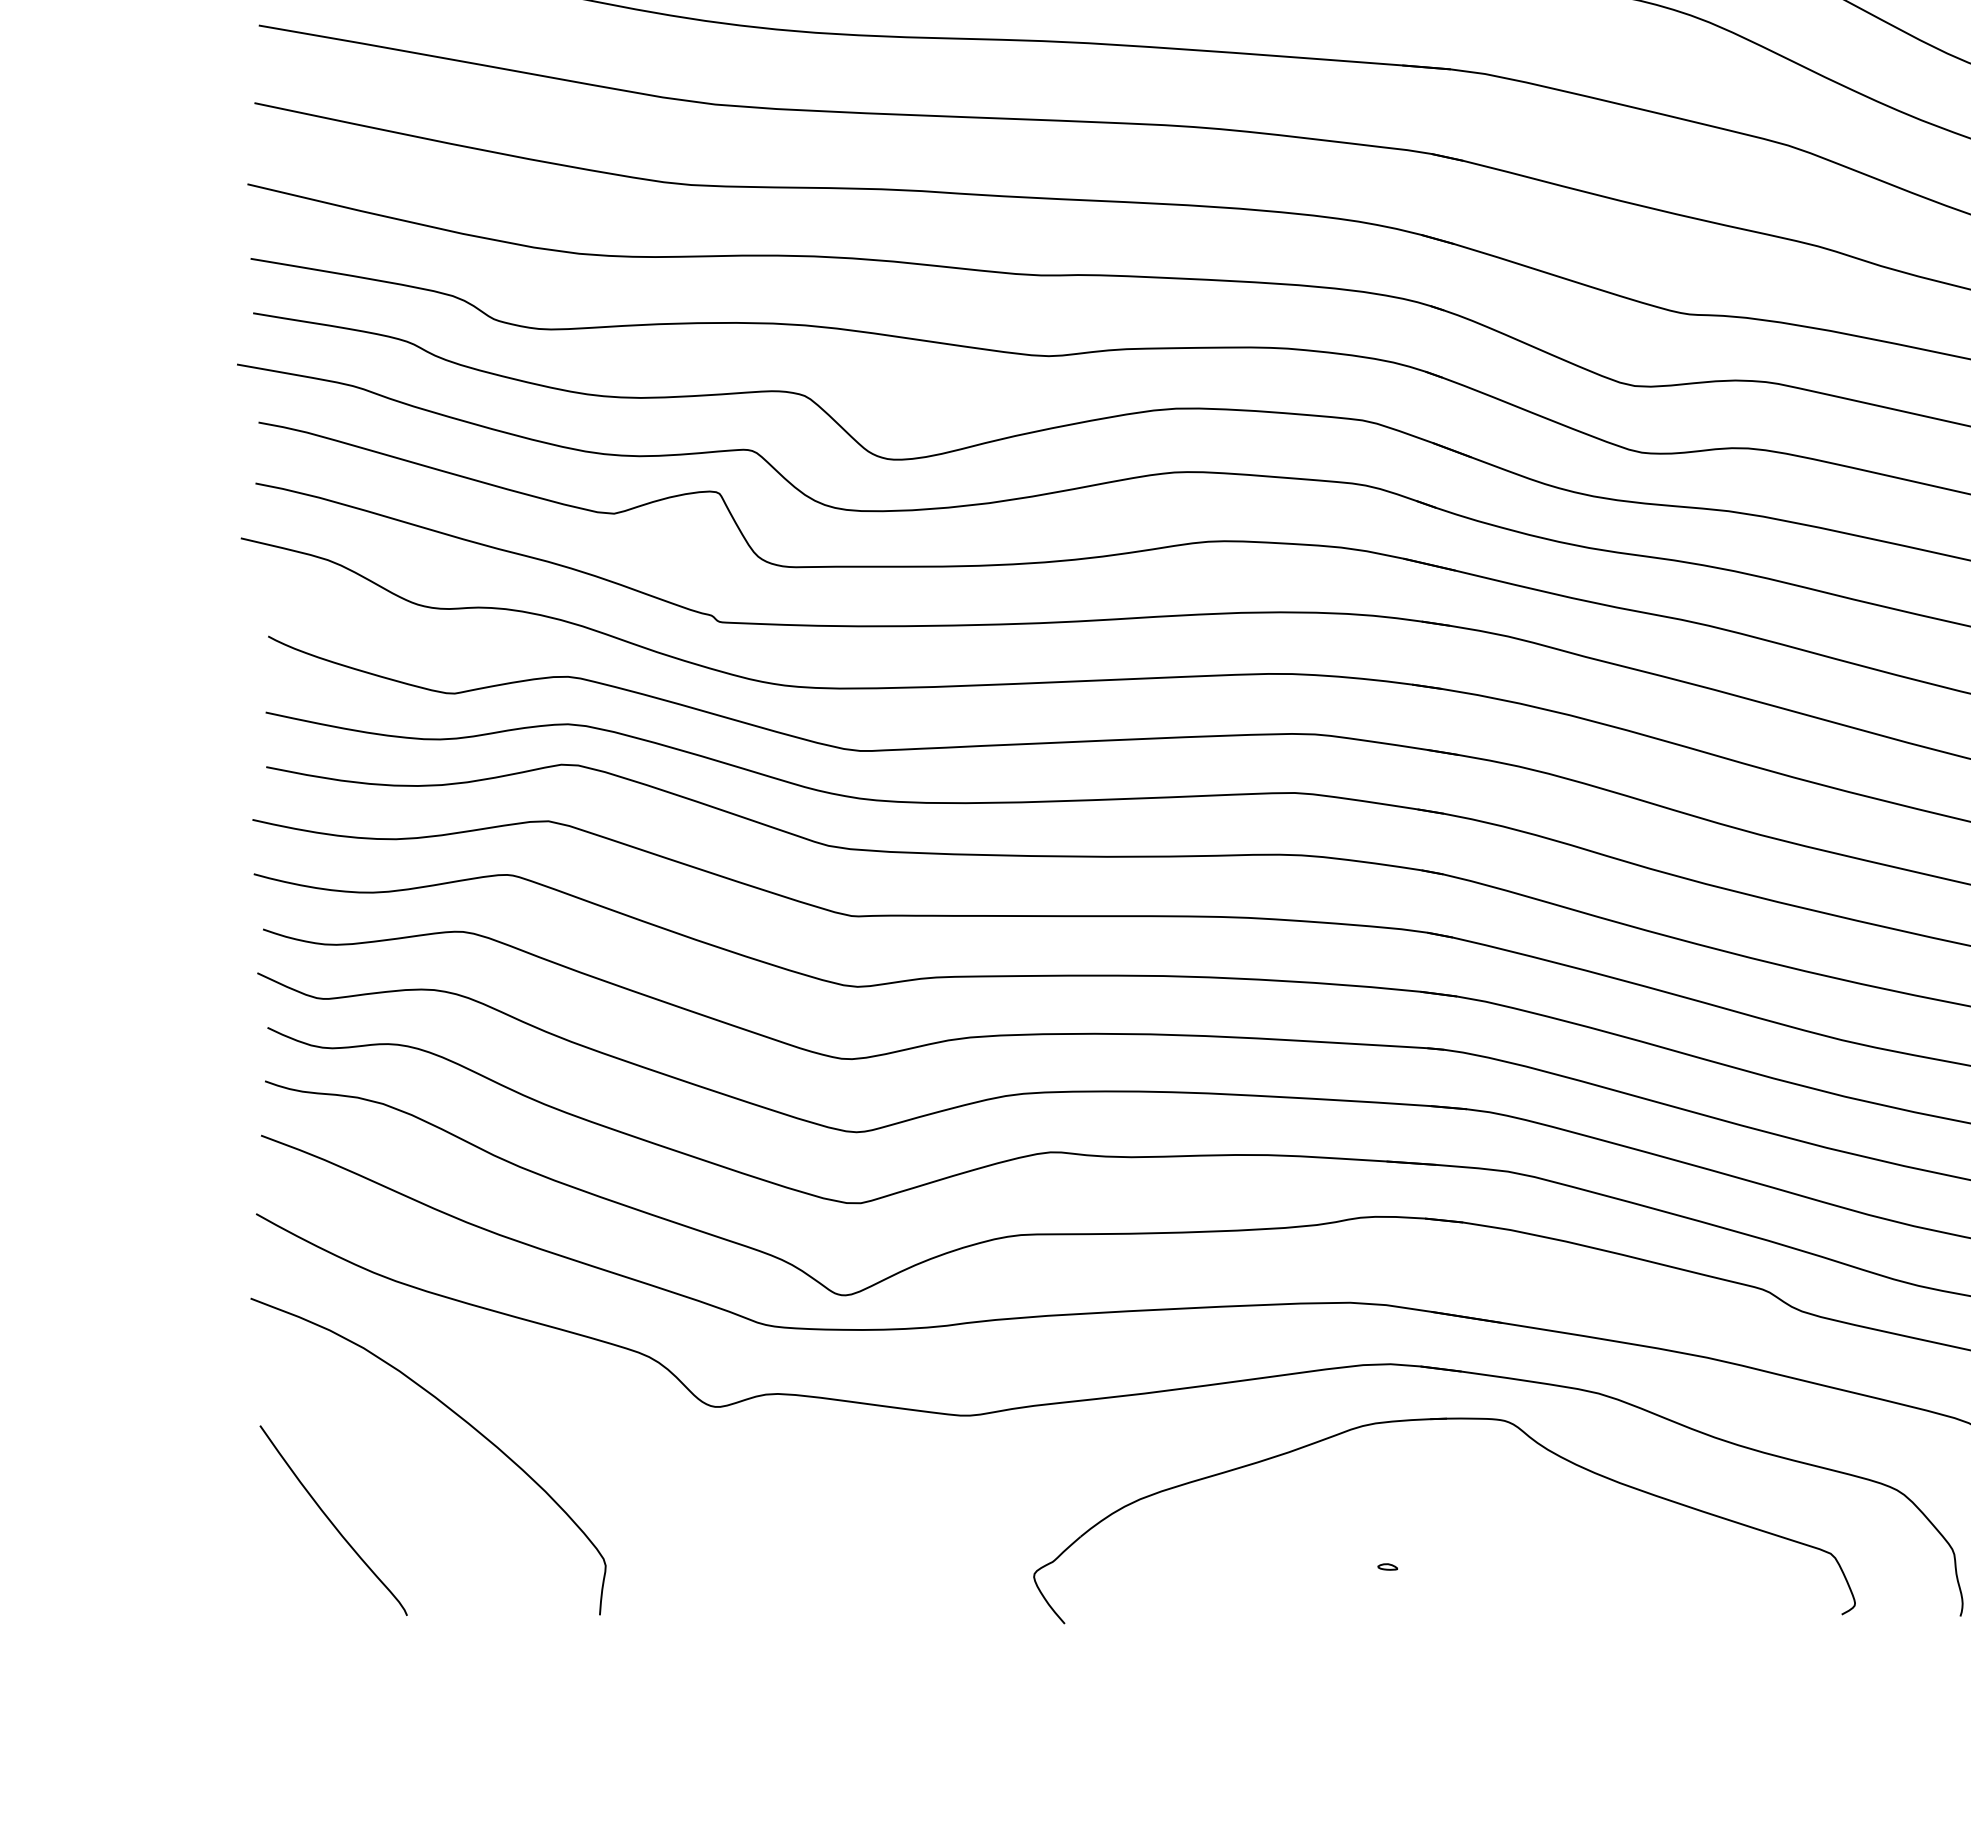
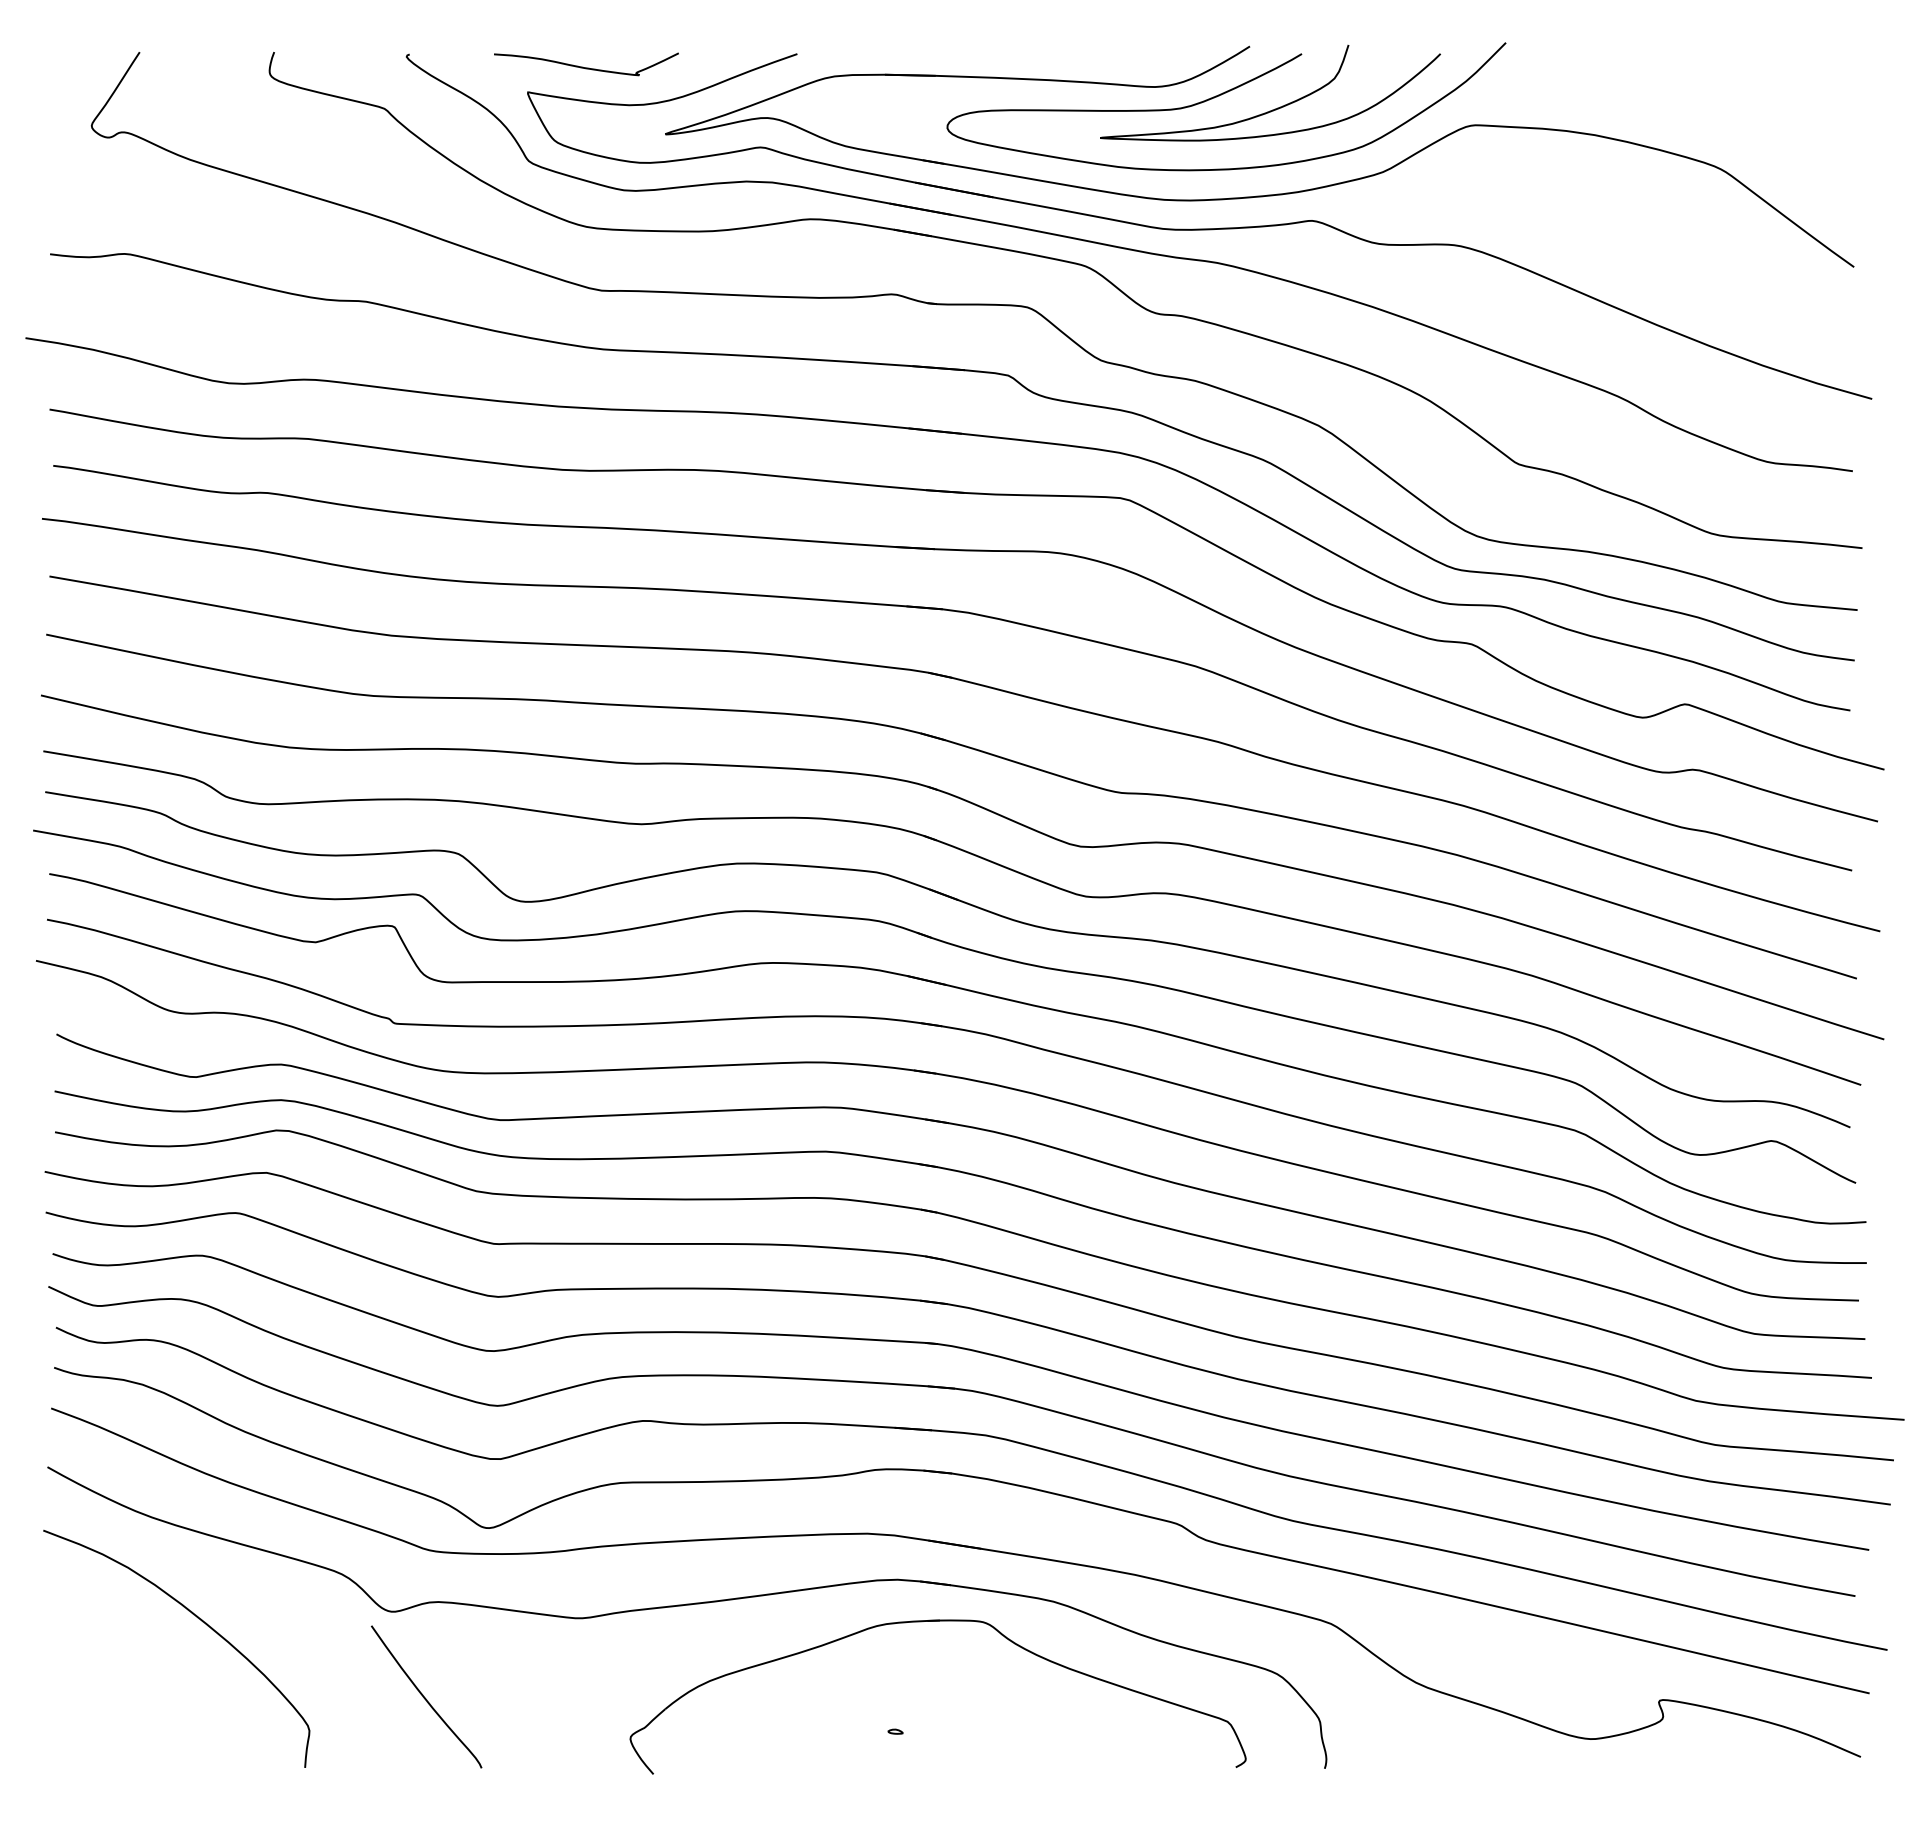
curve: (332, 1521) -> (425, 1697), moved

